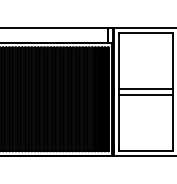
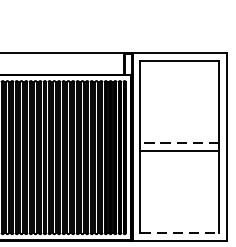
line: (145, 89) -> (179, 143), solid -> dashed
line: (145, 150) -> (179, 232), solid -> dashed

